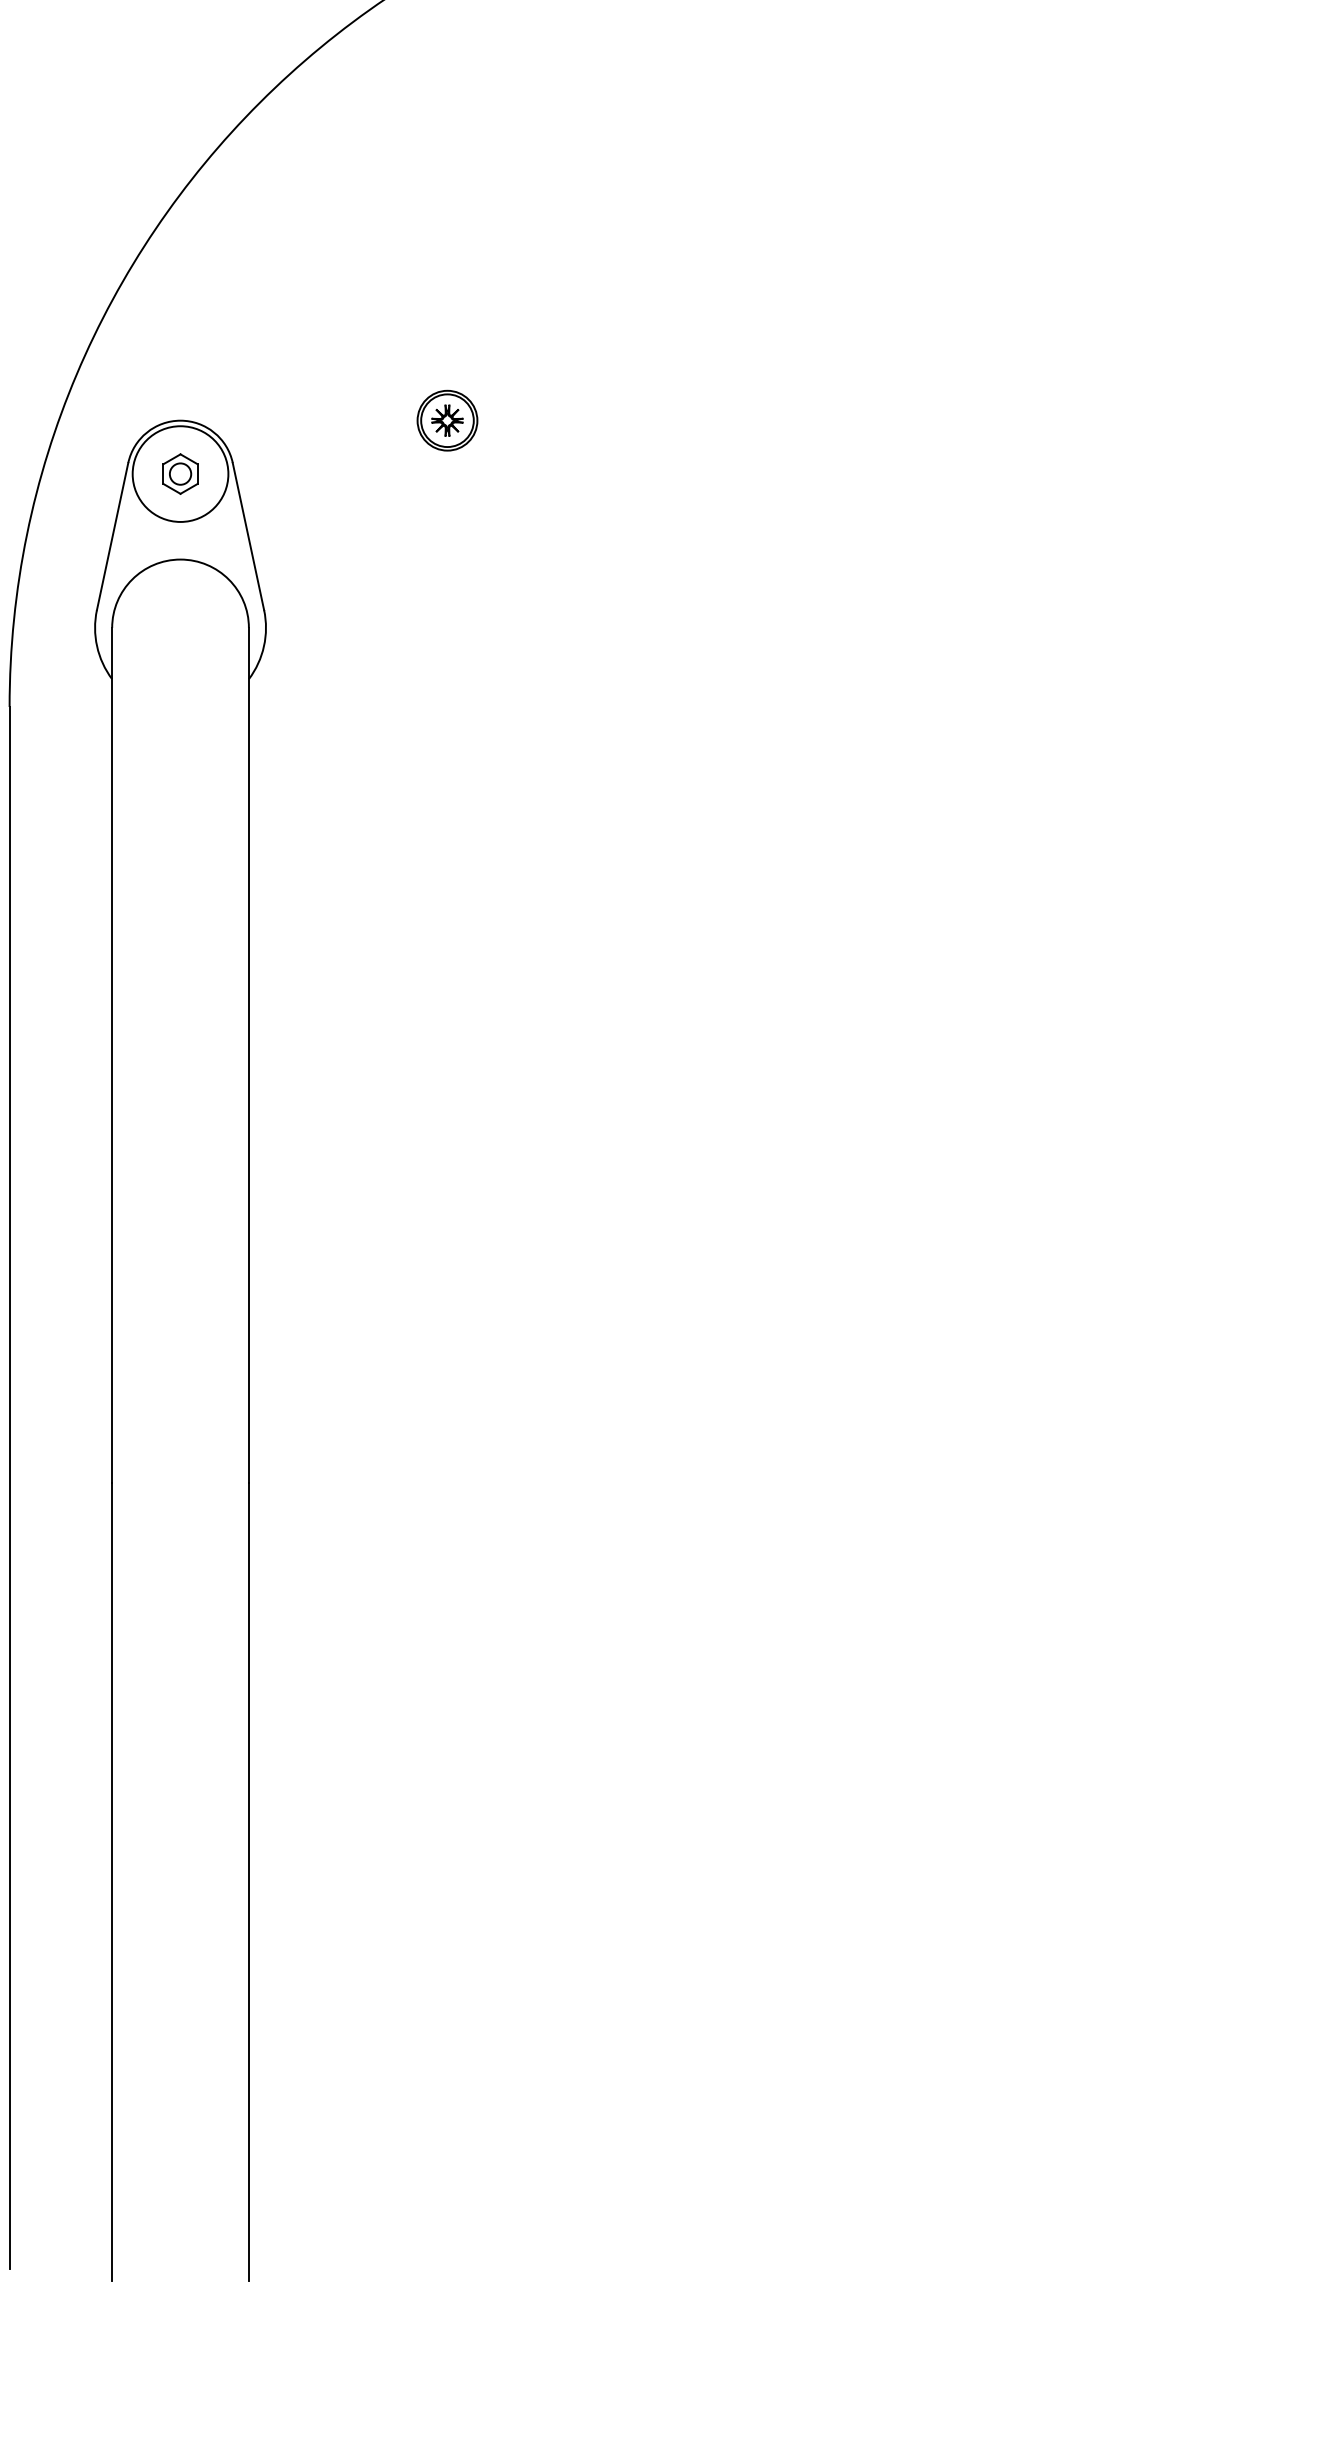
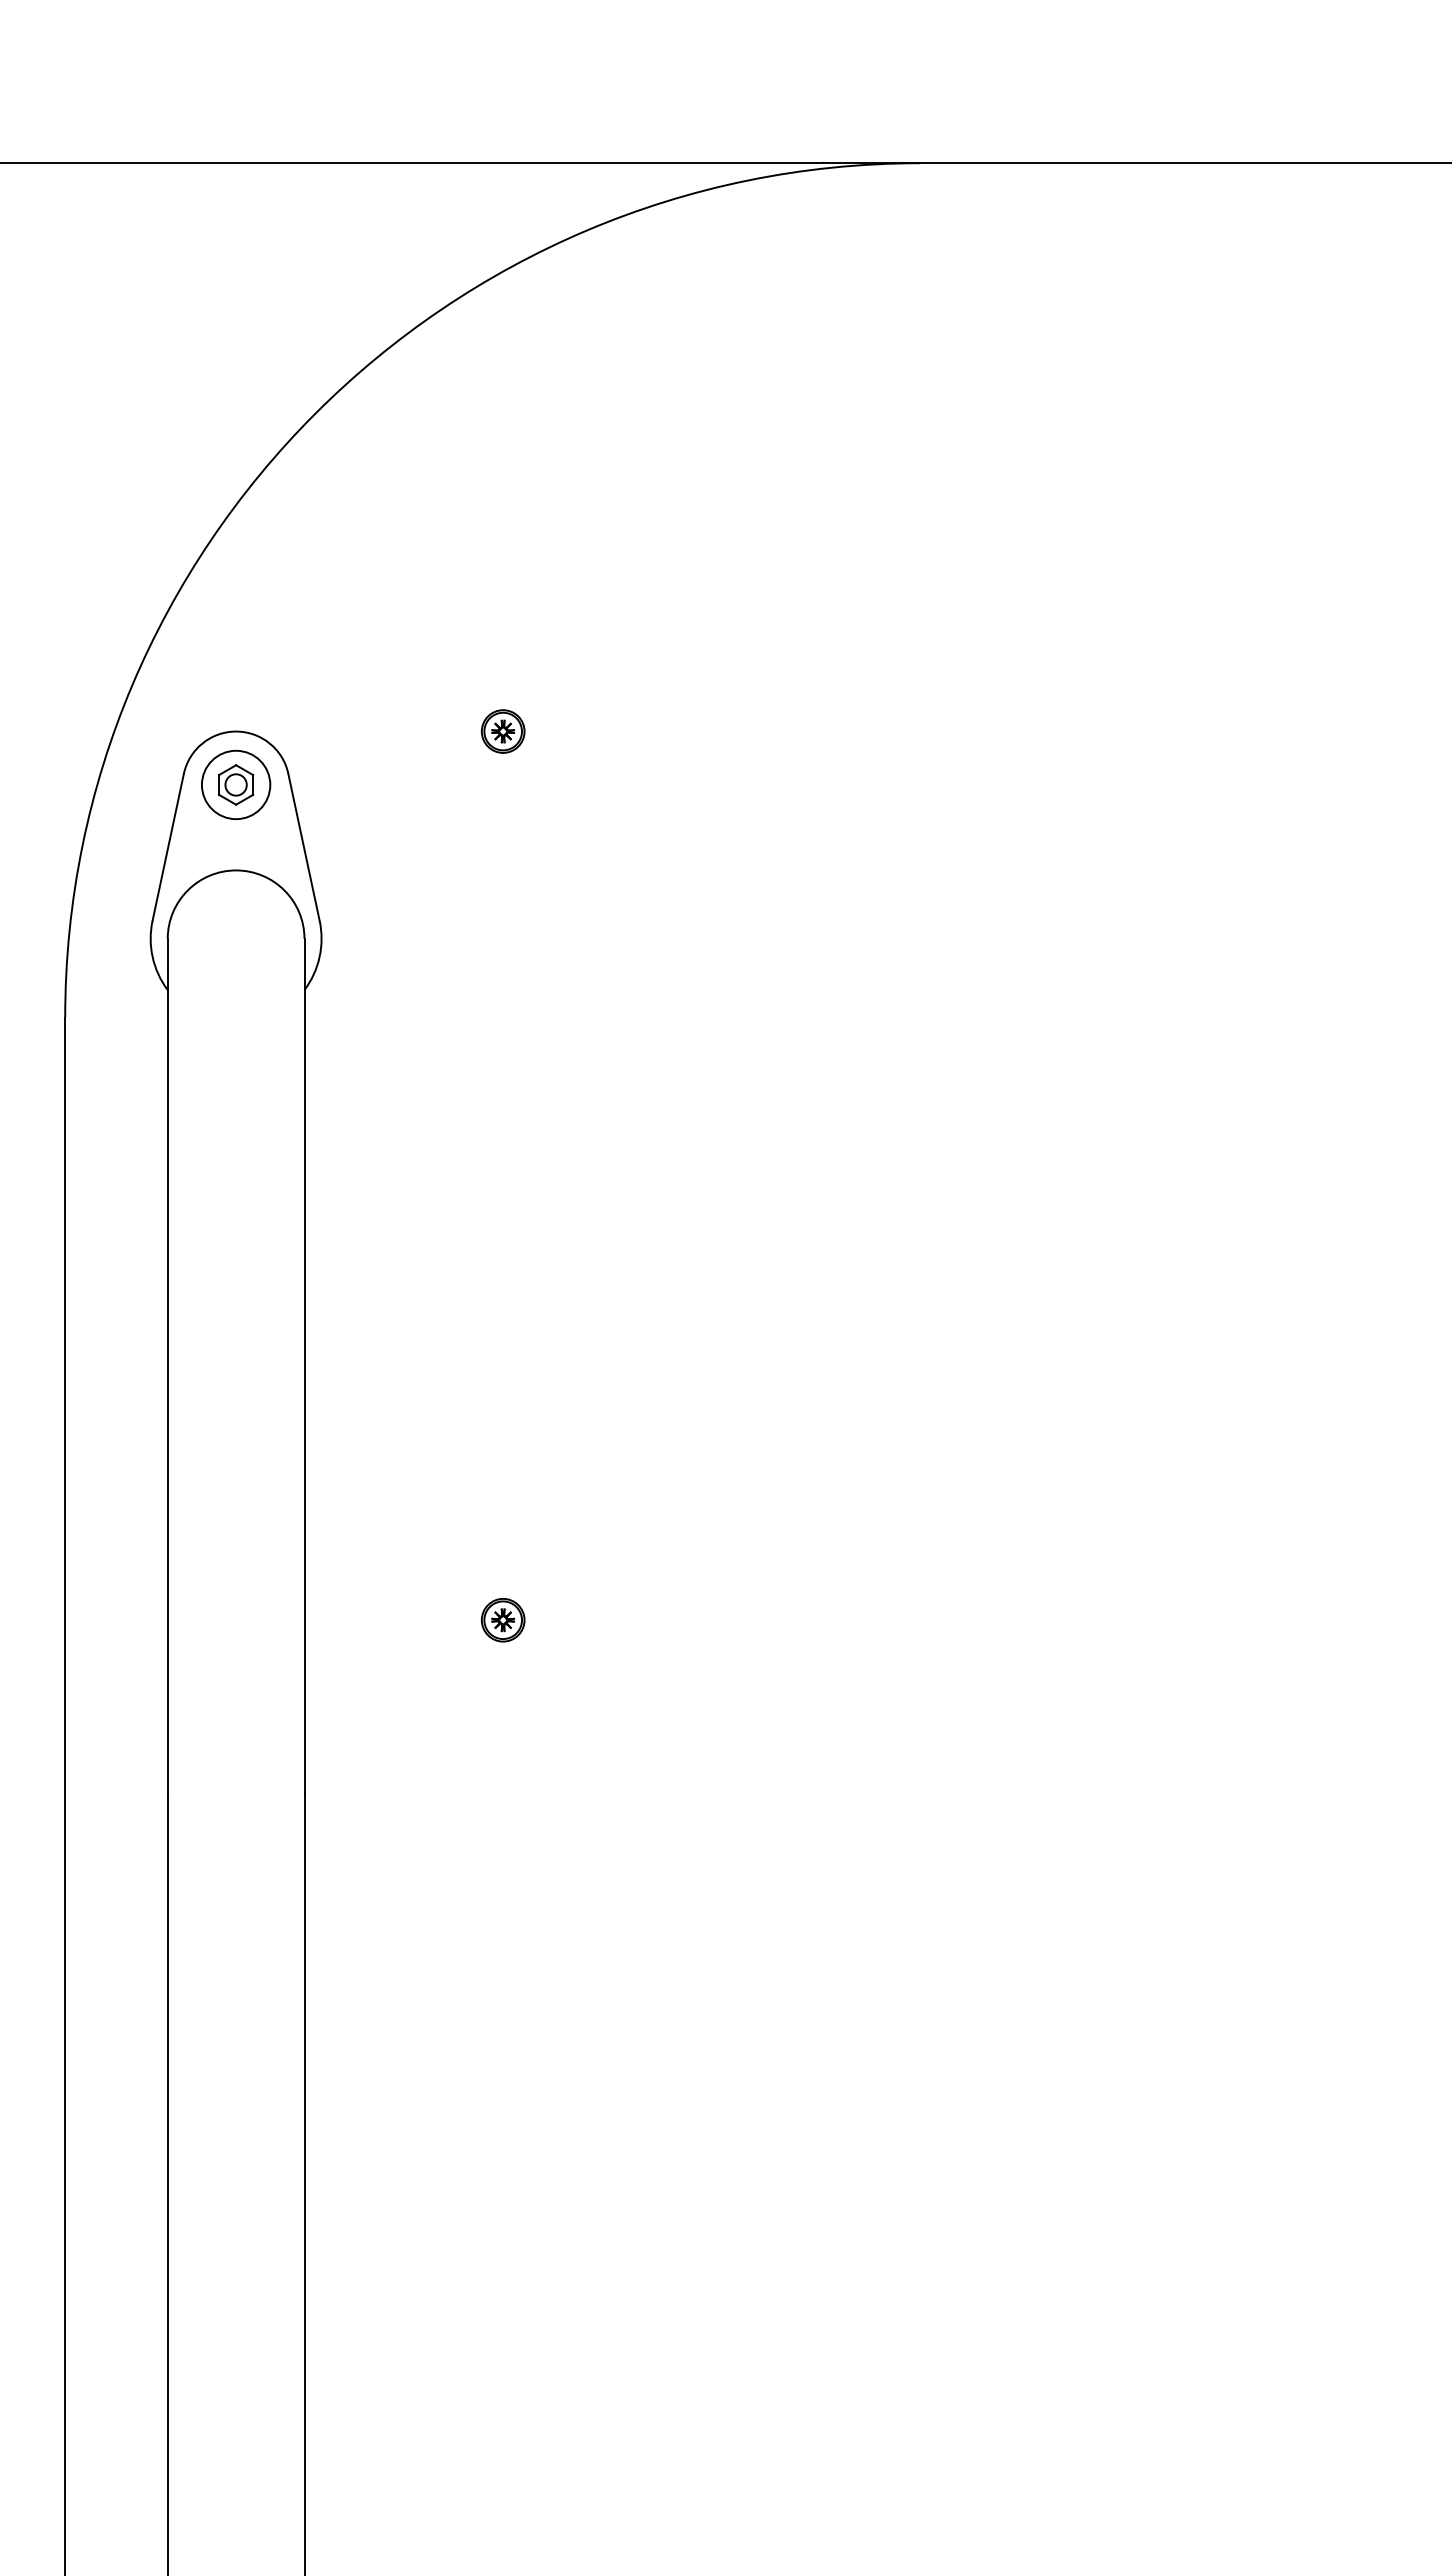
part: (447, 420) -> (503, 731), size x0.71
circle: (179, 473) -> (235, 784), size x0.71
part: (447, 1309) -> (503, 1620), added

